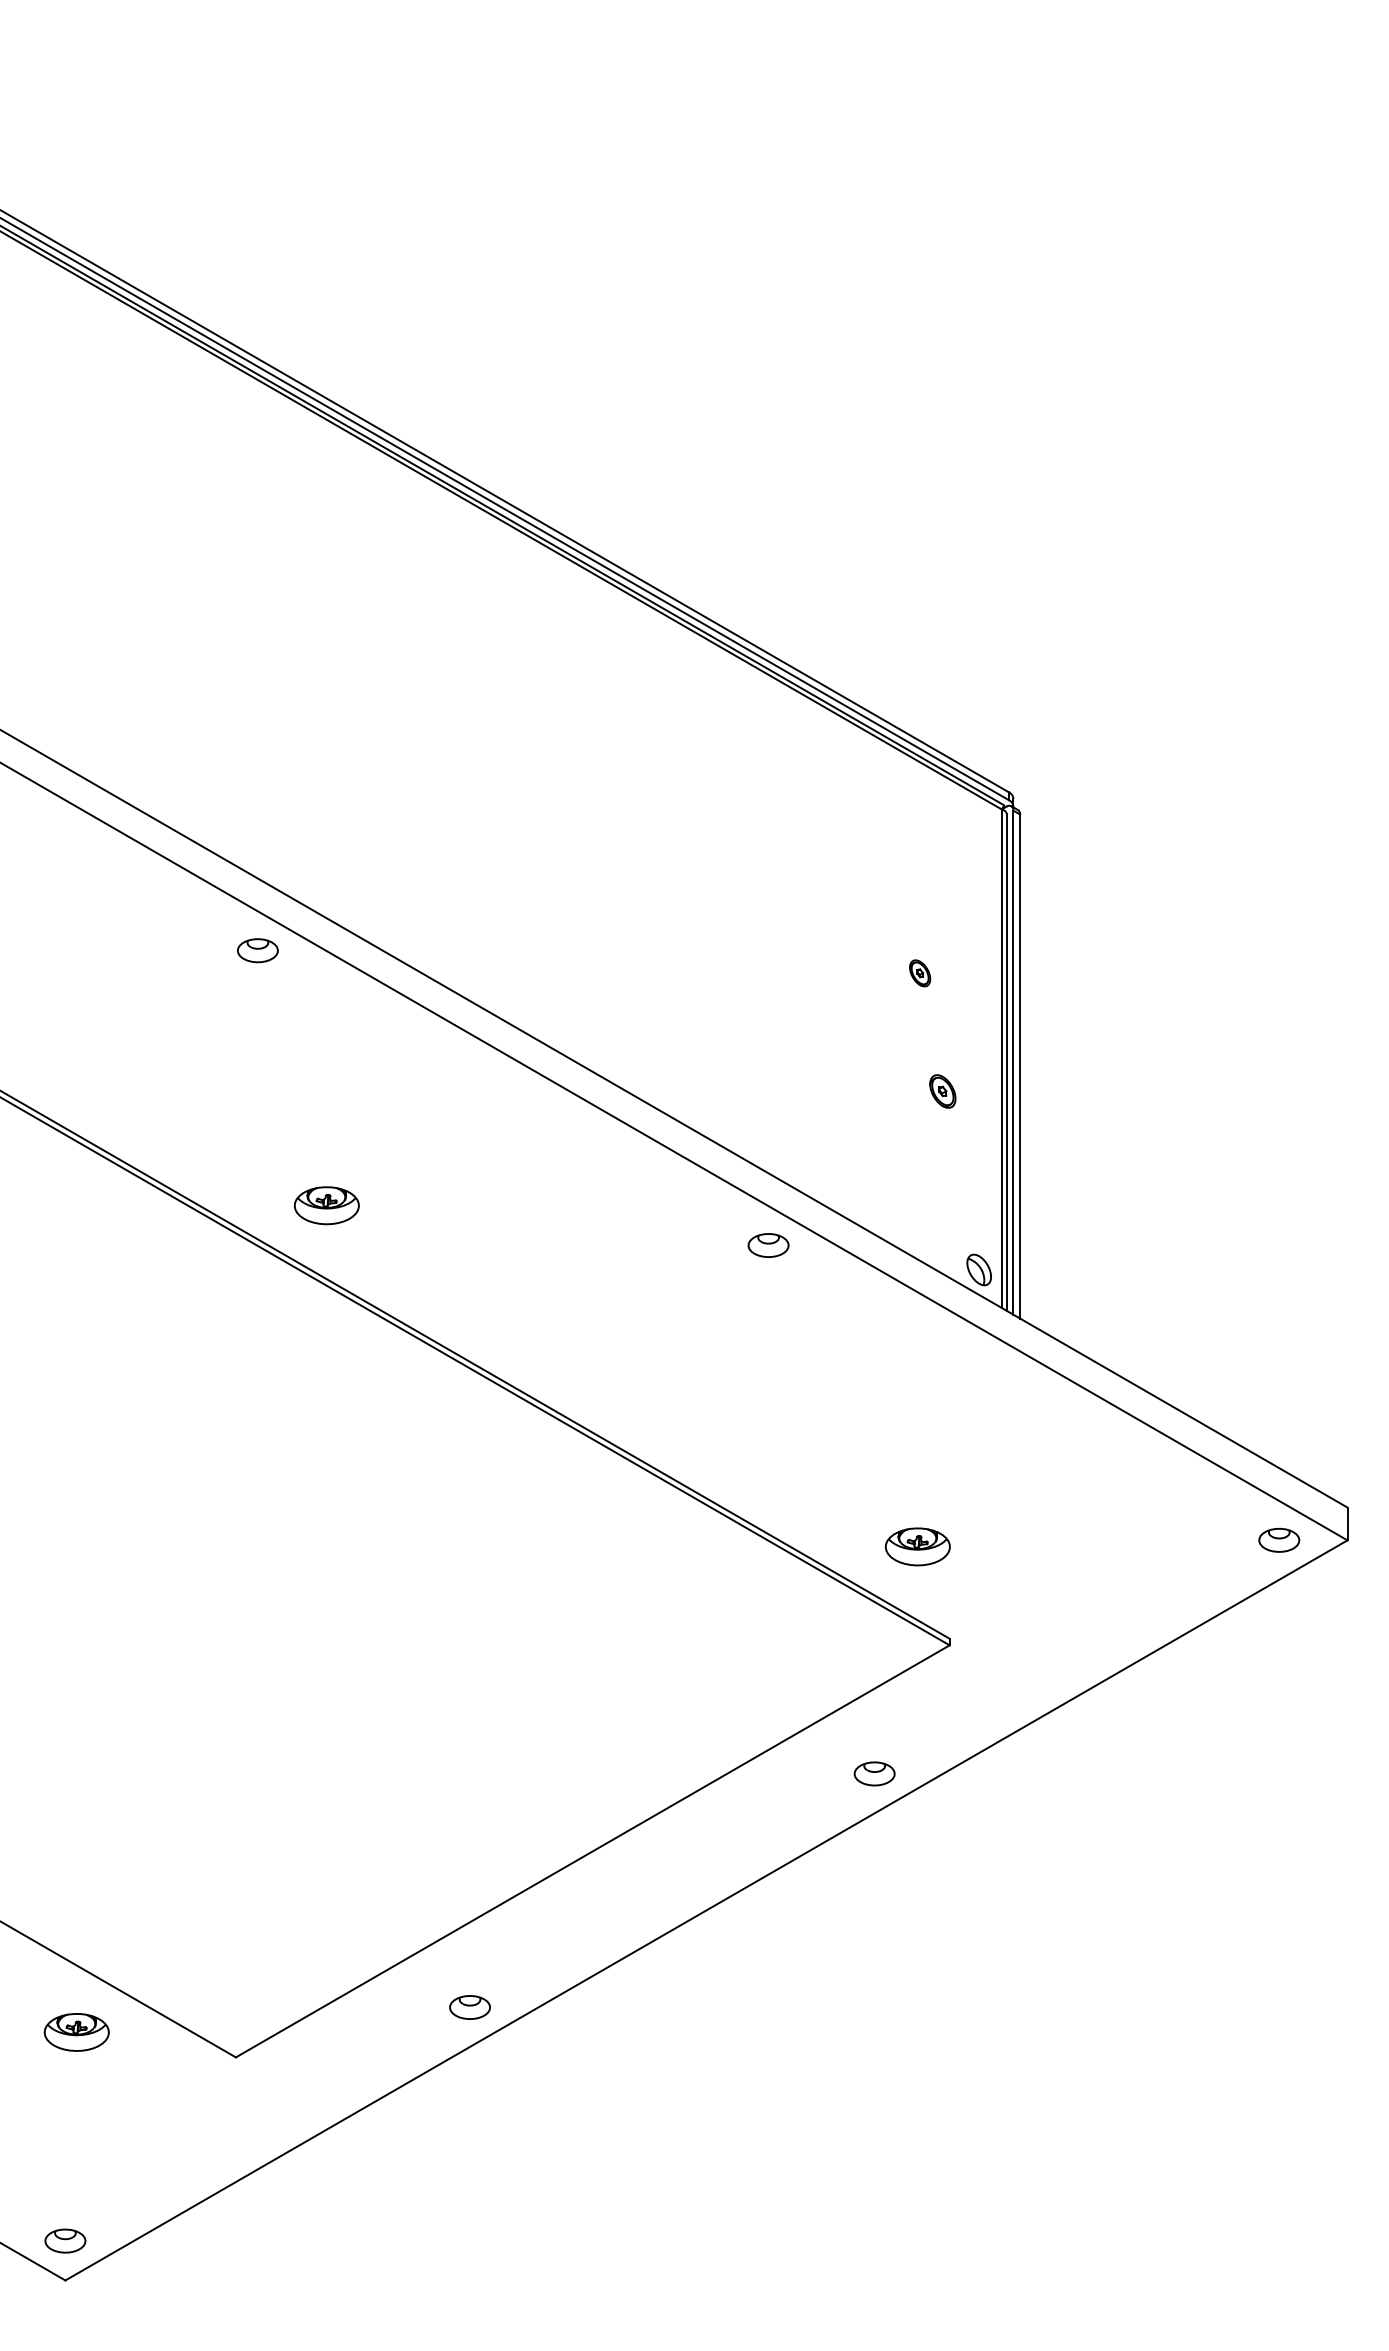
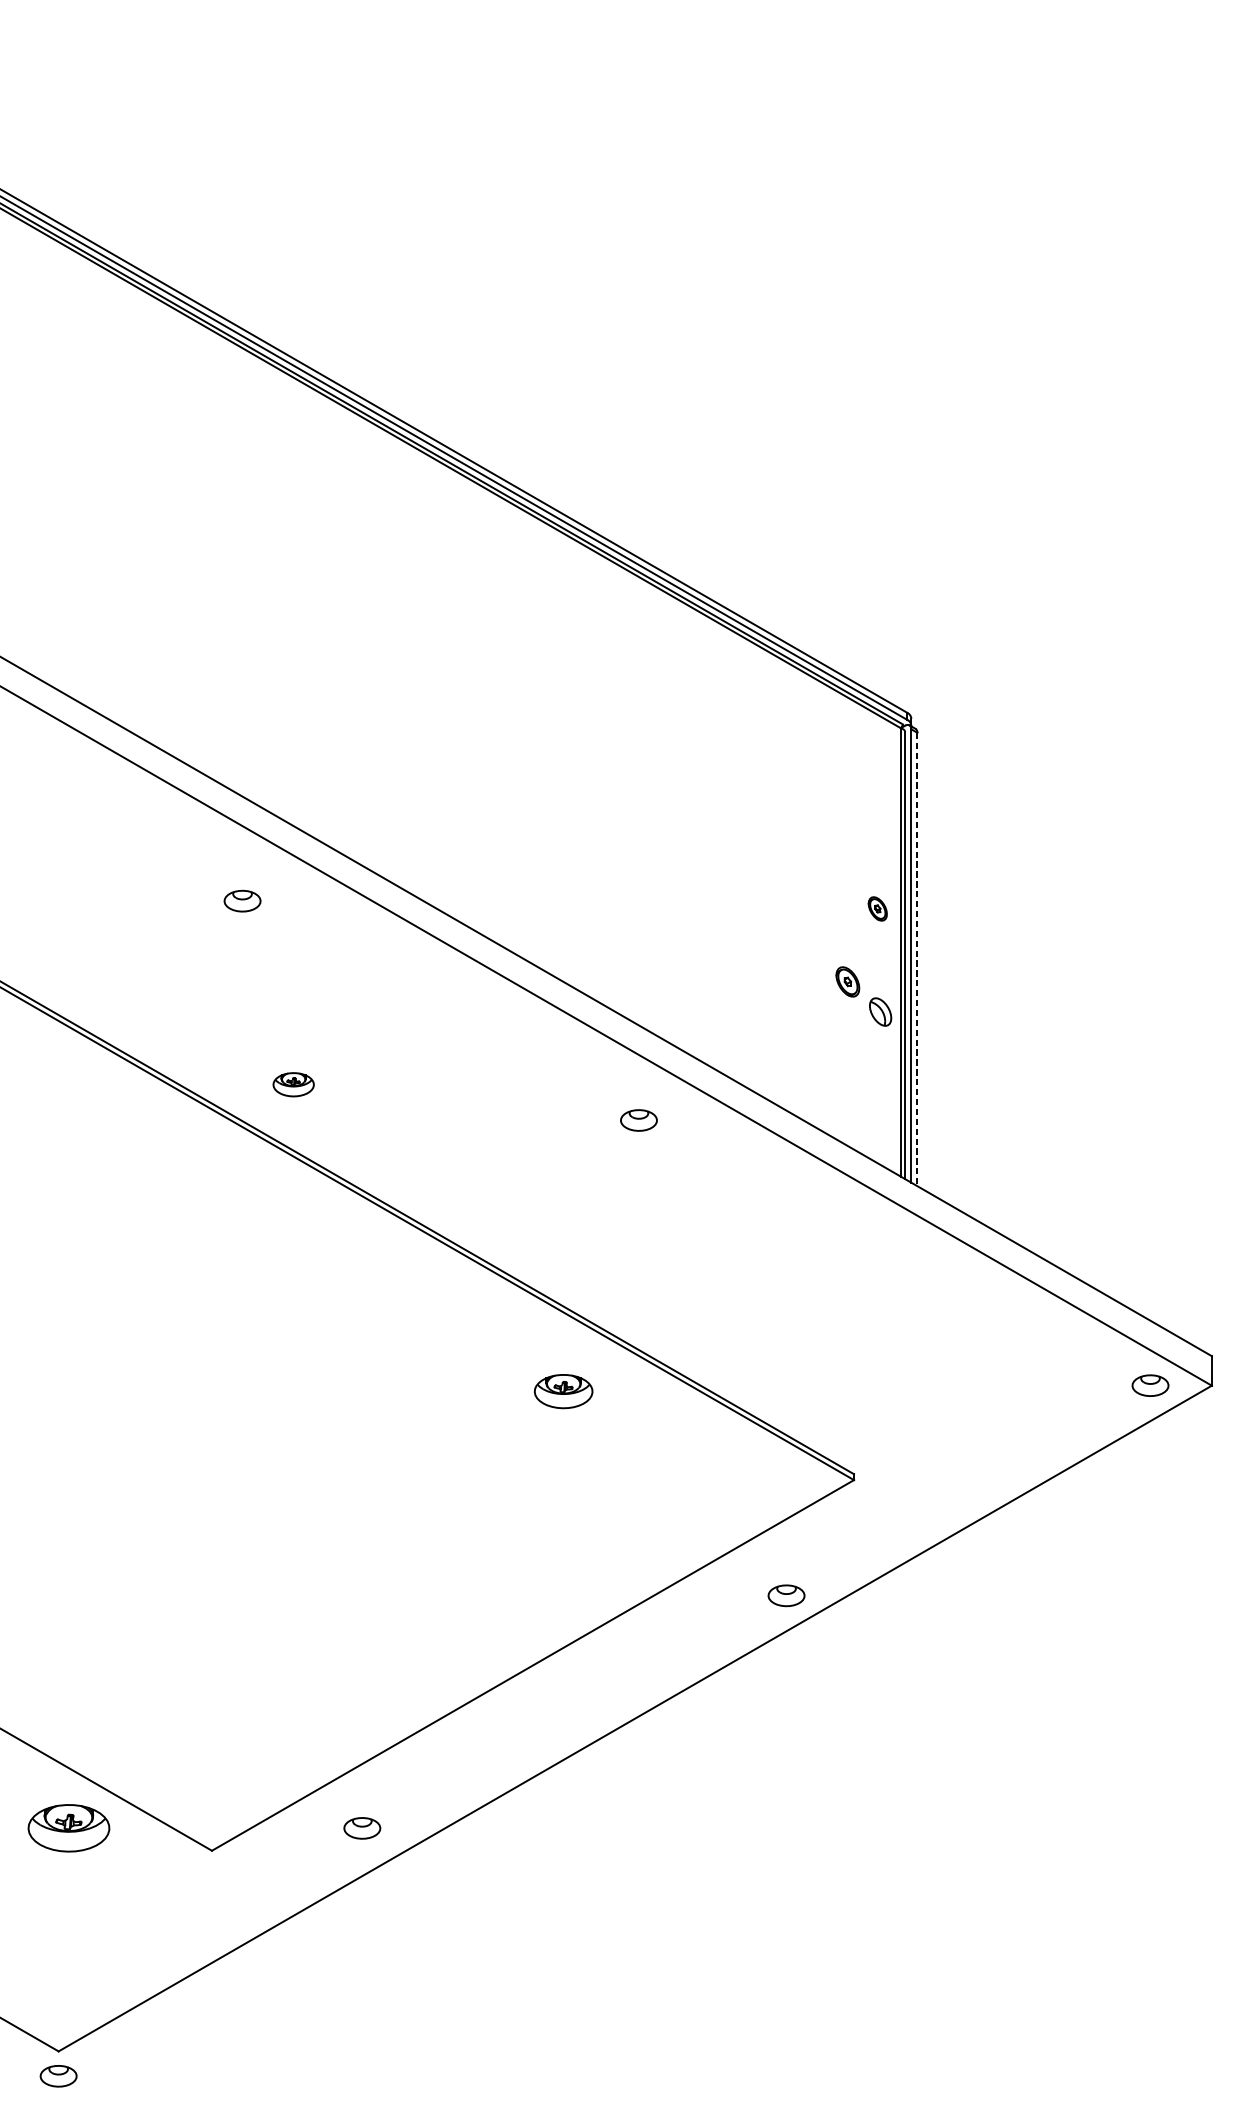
part: (257, 950) -> (242, 900), moved
part: (920, 973) -> (878, 909), moved
line: (1020, 1067) -> (917, 960), solid -> dashed
part: (326, 1205) -> (293, 1084), size x0.7
part: (768, 1245) -> (638, 1120), moved
part: (978, 1269) -> (879, 1011), moved
part: (917, 1546) -> (563, 1391), moved
part: (469, 2007) -> (361, 1828), moved
part: (76, 2032) -> (68, 1828), size x1.4
part: (65, 2240) -> (58, 2075), moved

